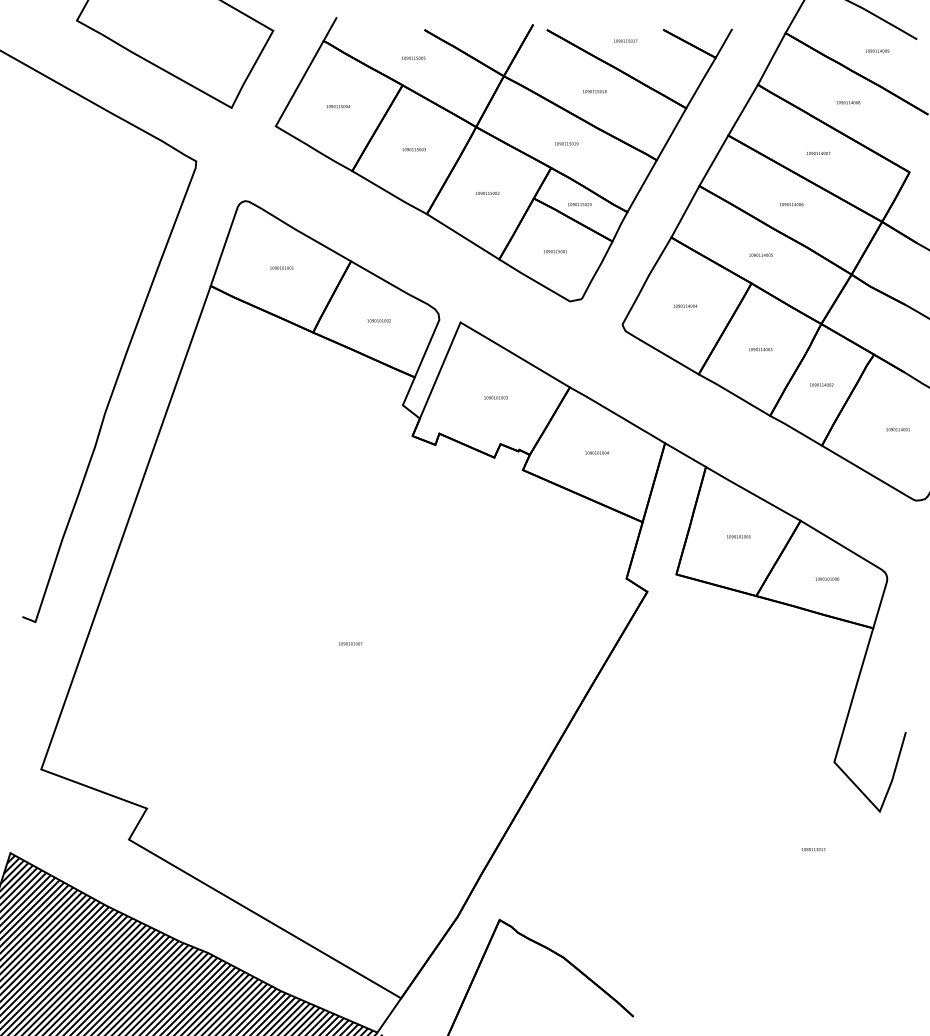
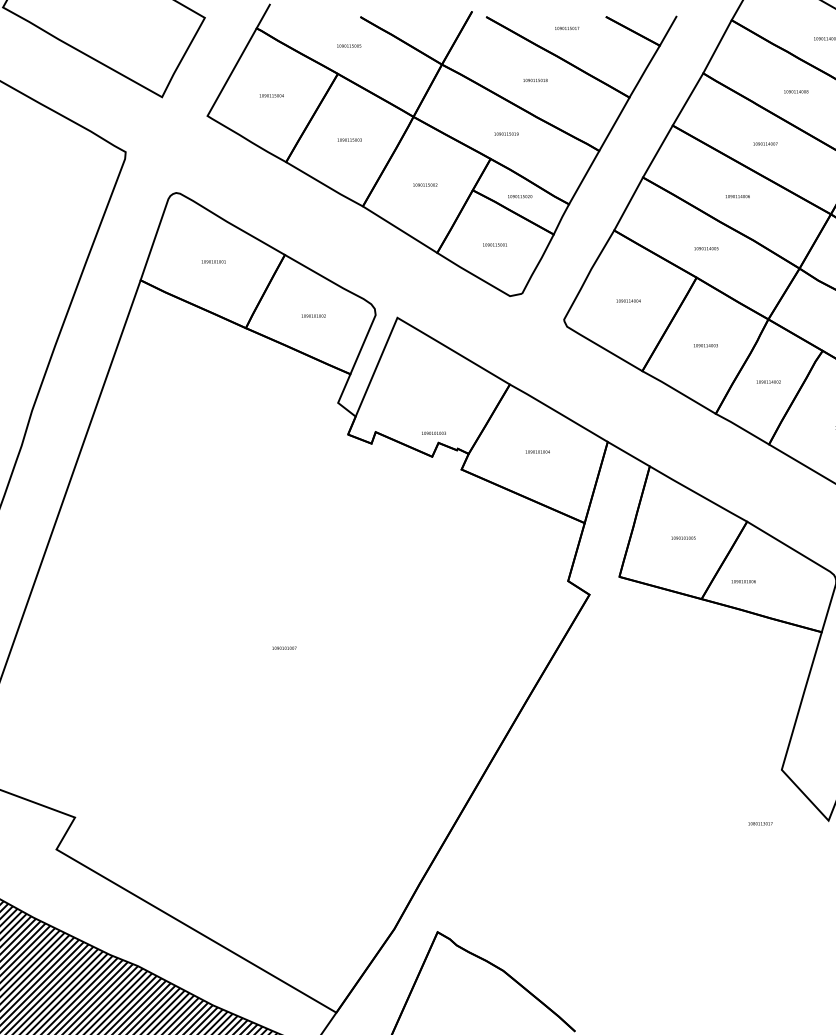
text: (495, 397) -> (433, 432), moved
text: (827, 578) -> (743, 581), moved
text: (813, 849) -> (760, 823), moved

